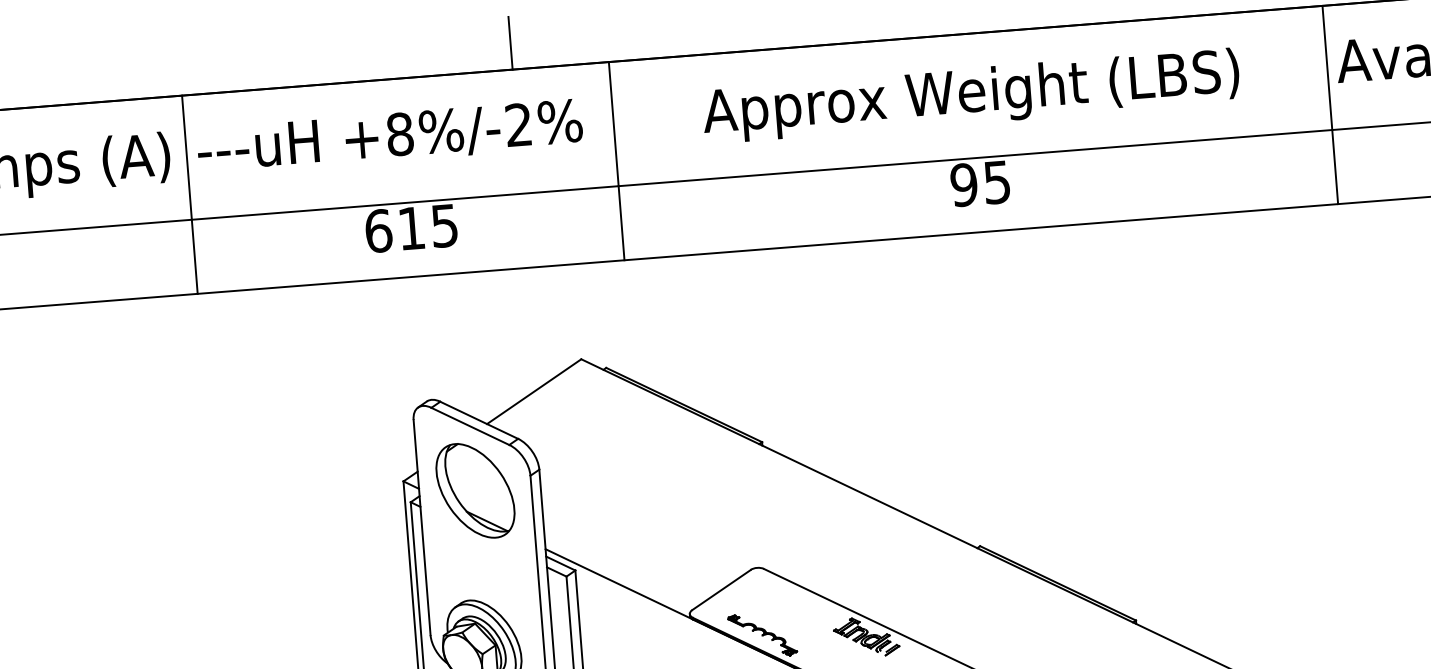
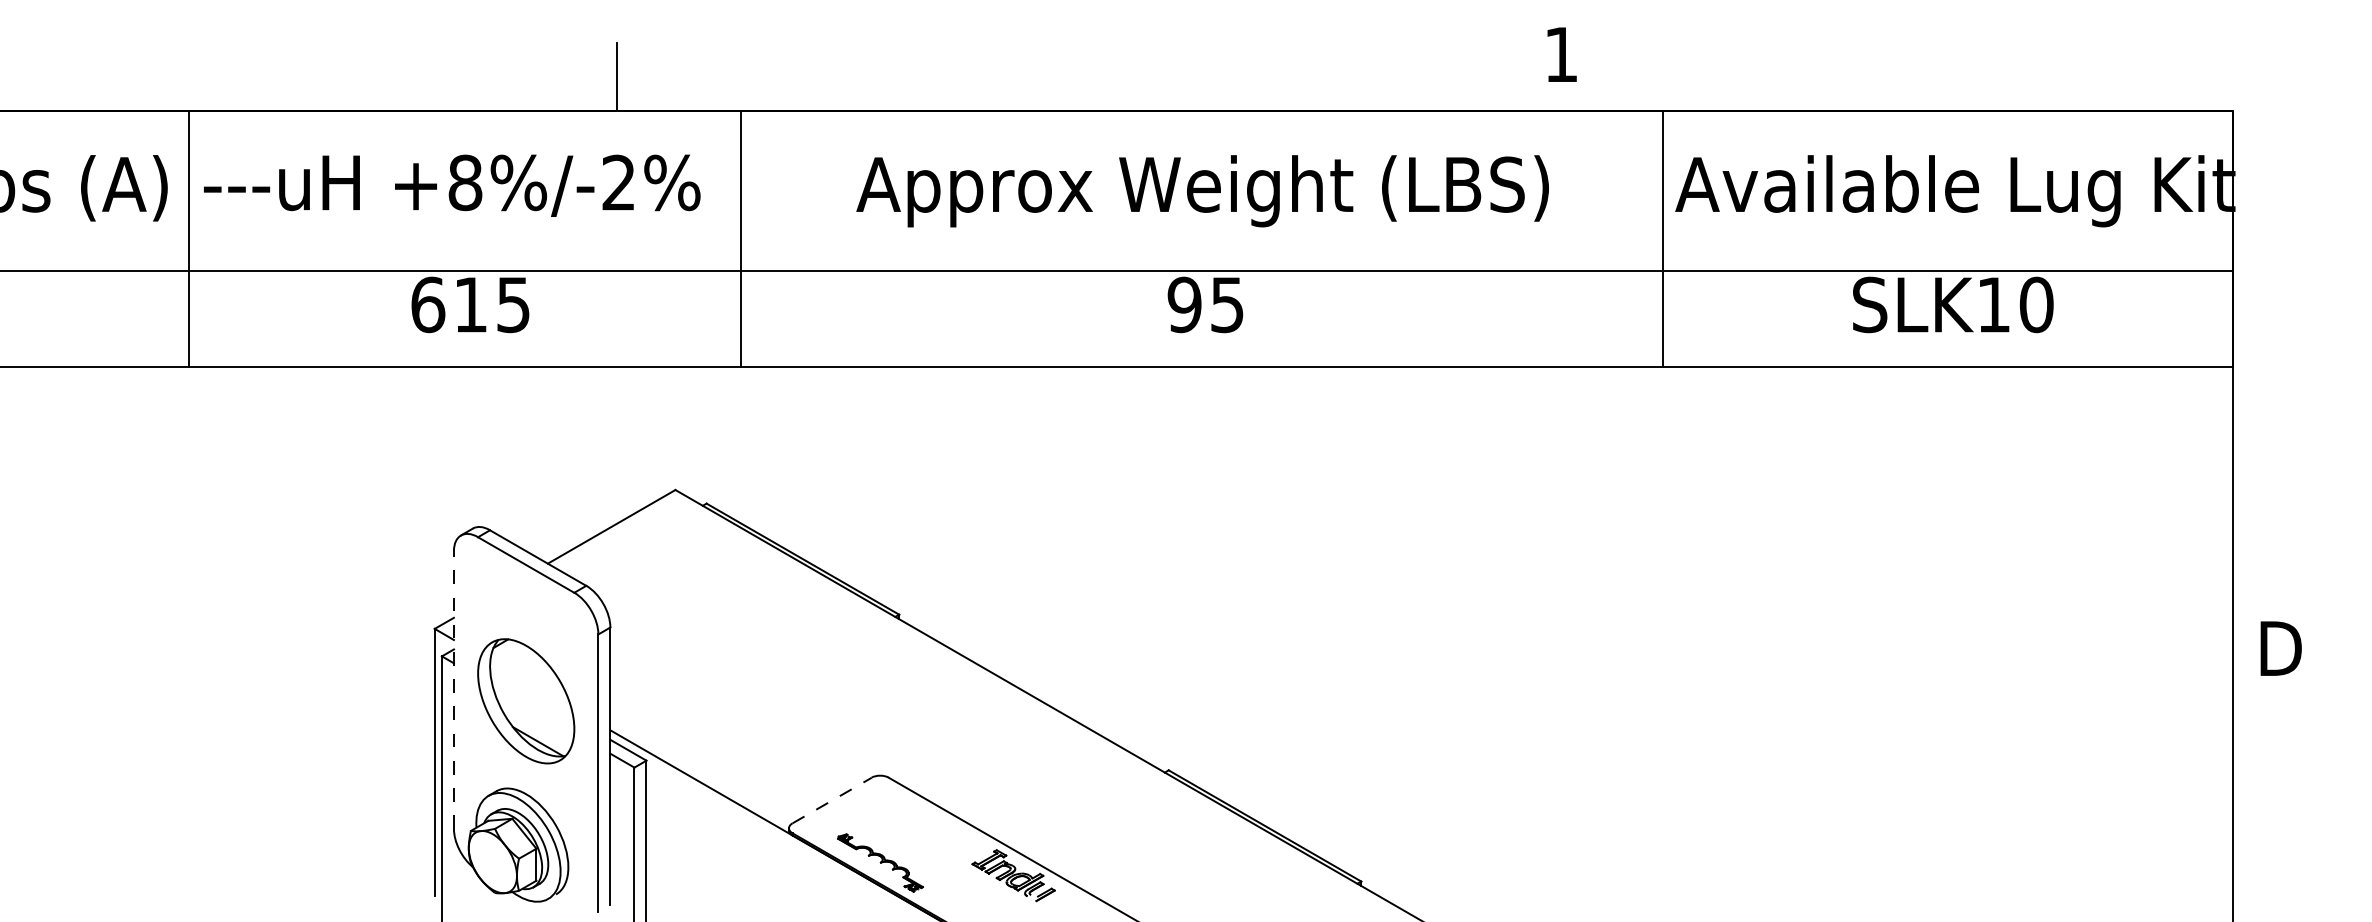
part: (475, 491) -> (526, 701), moved
line: (421, 527) -> (453, 690), solid -> dashed
line: (721, 590) -> (832, 800), solid -> dashed

